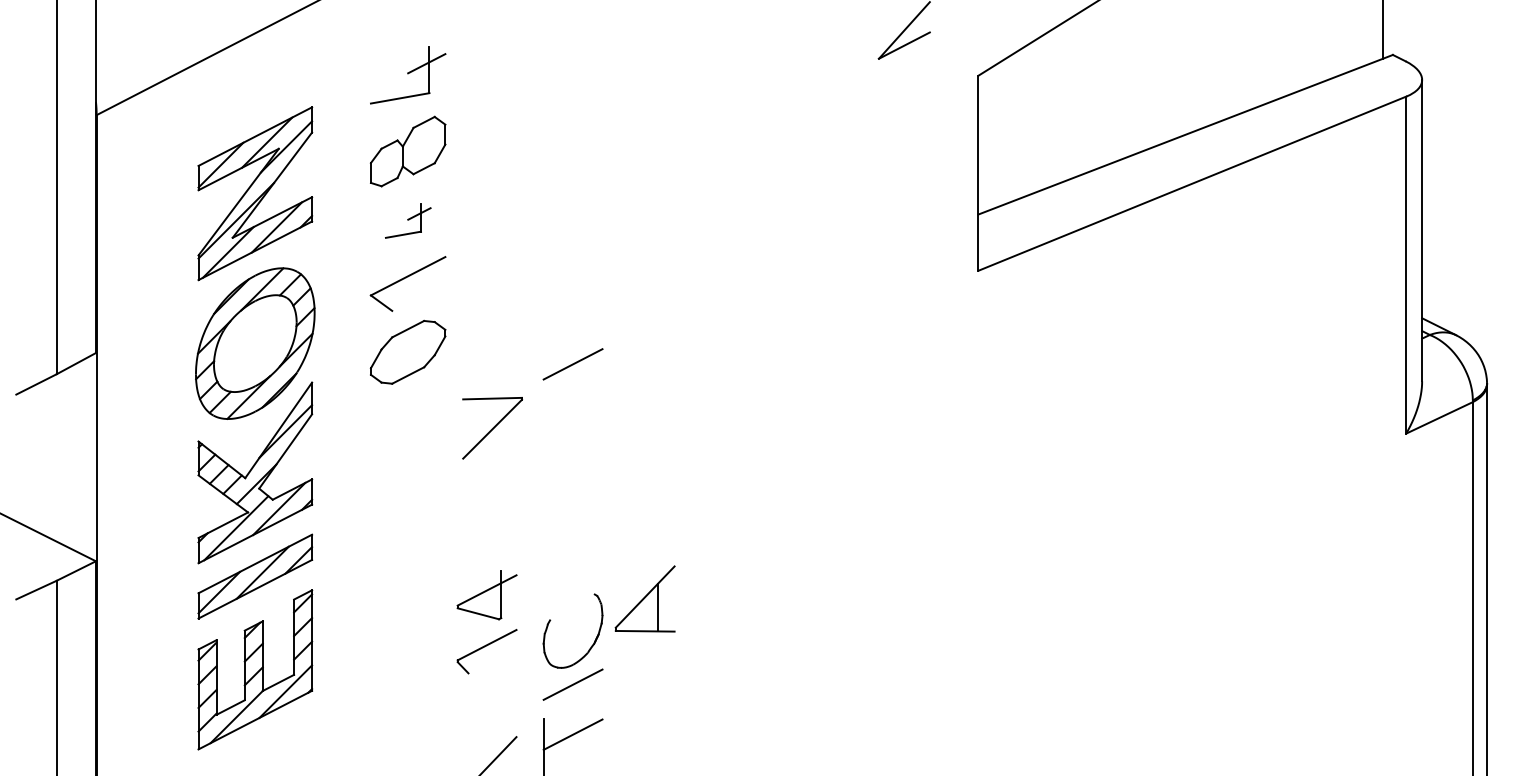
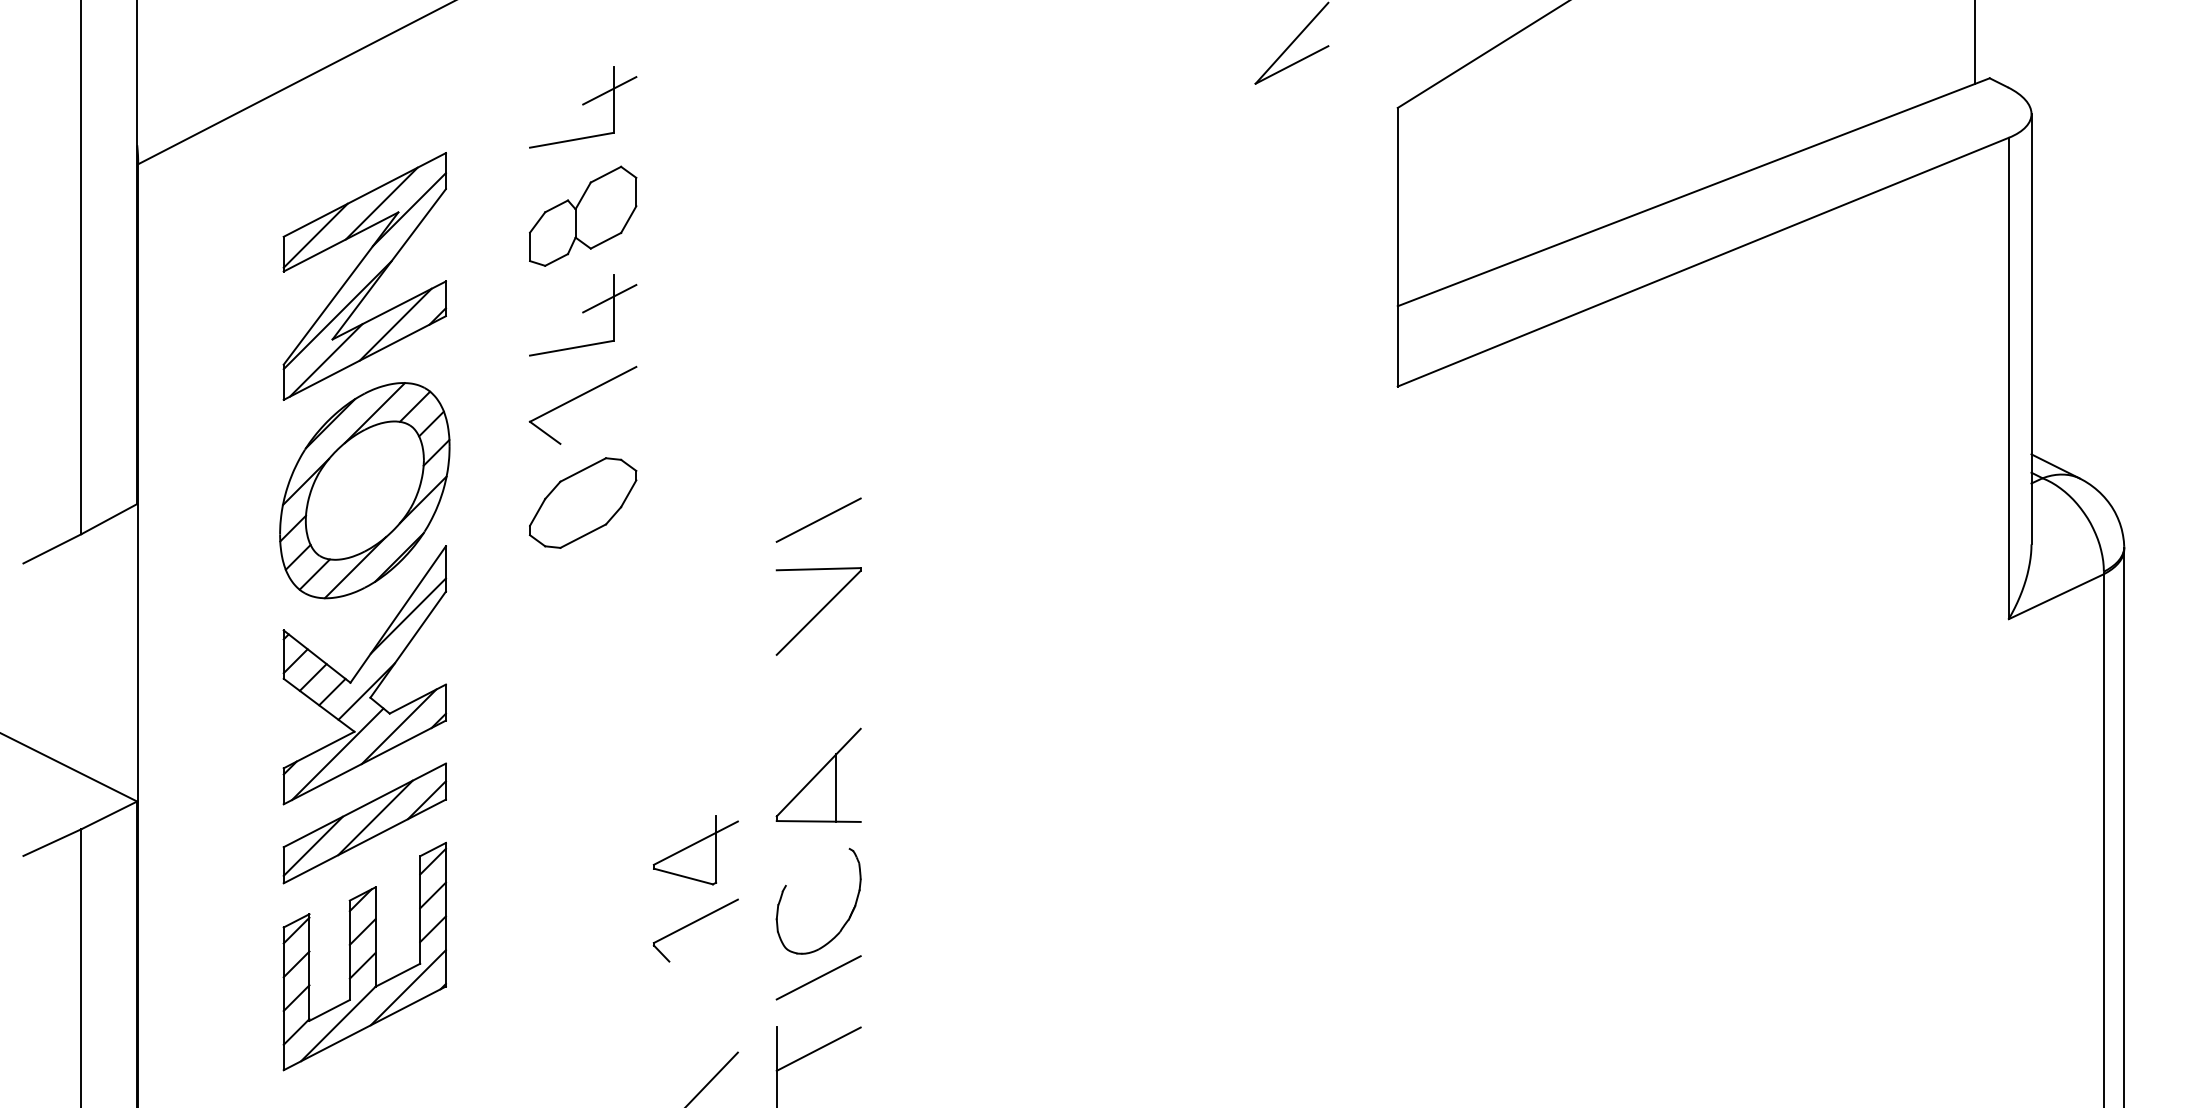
part: (408, 221) -> (583, 315), size x1.67
part: (492, 428) -> (818, 611), moved
part: (645, 598) -> (818, 774), moved

